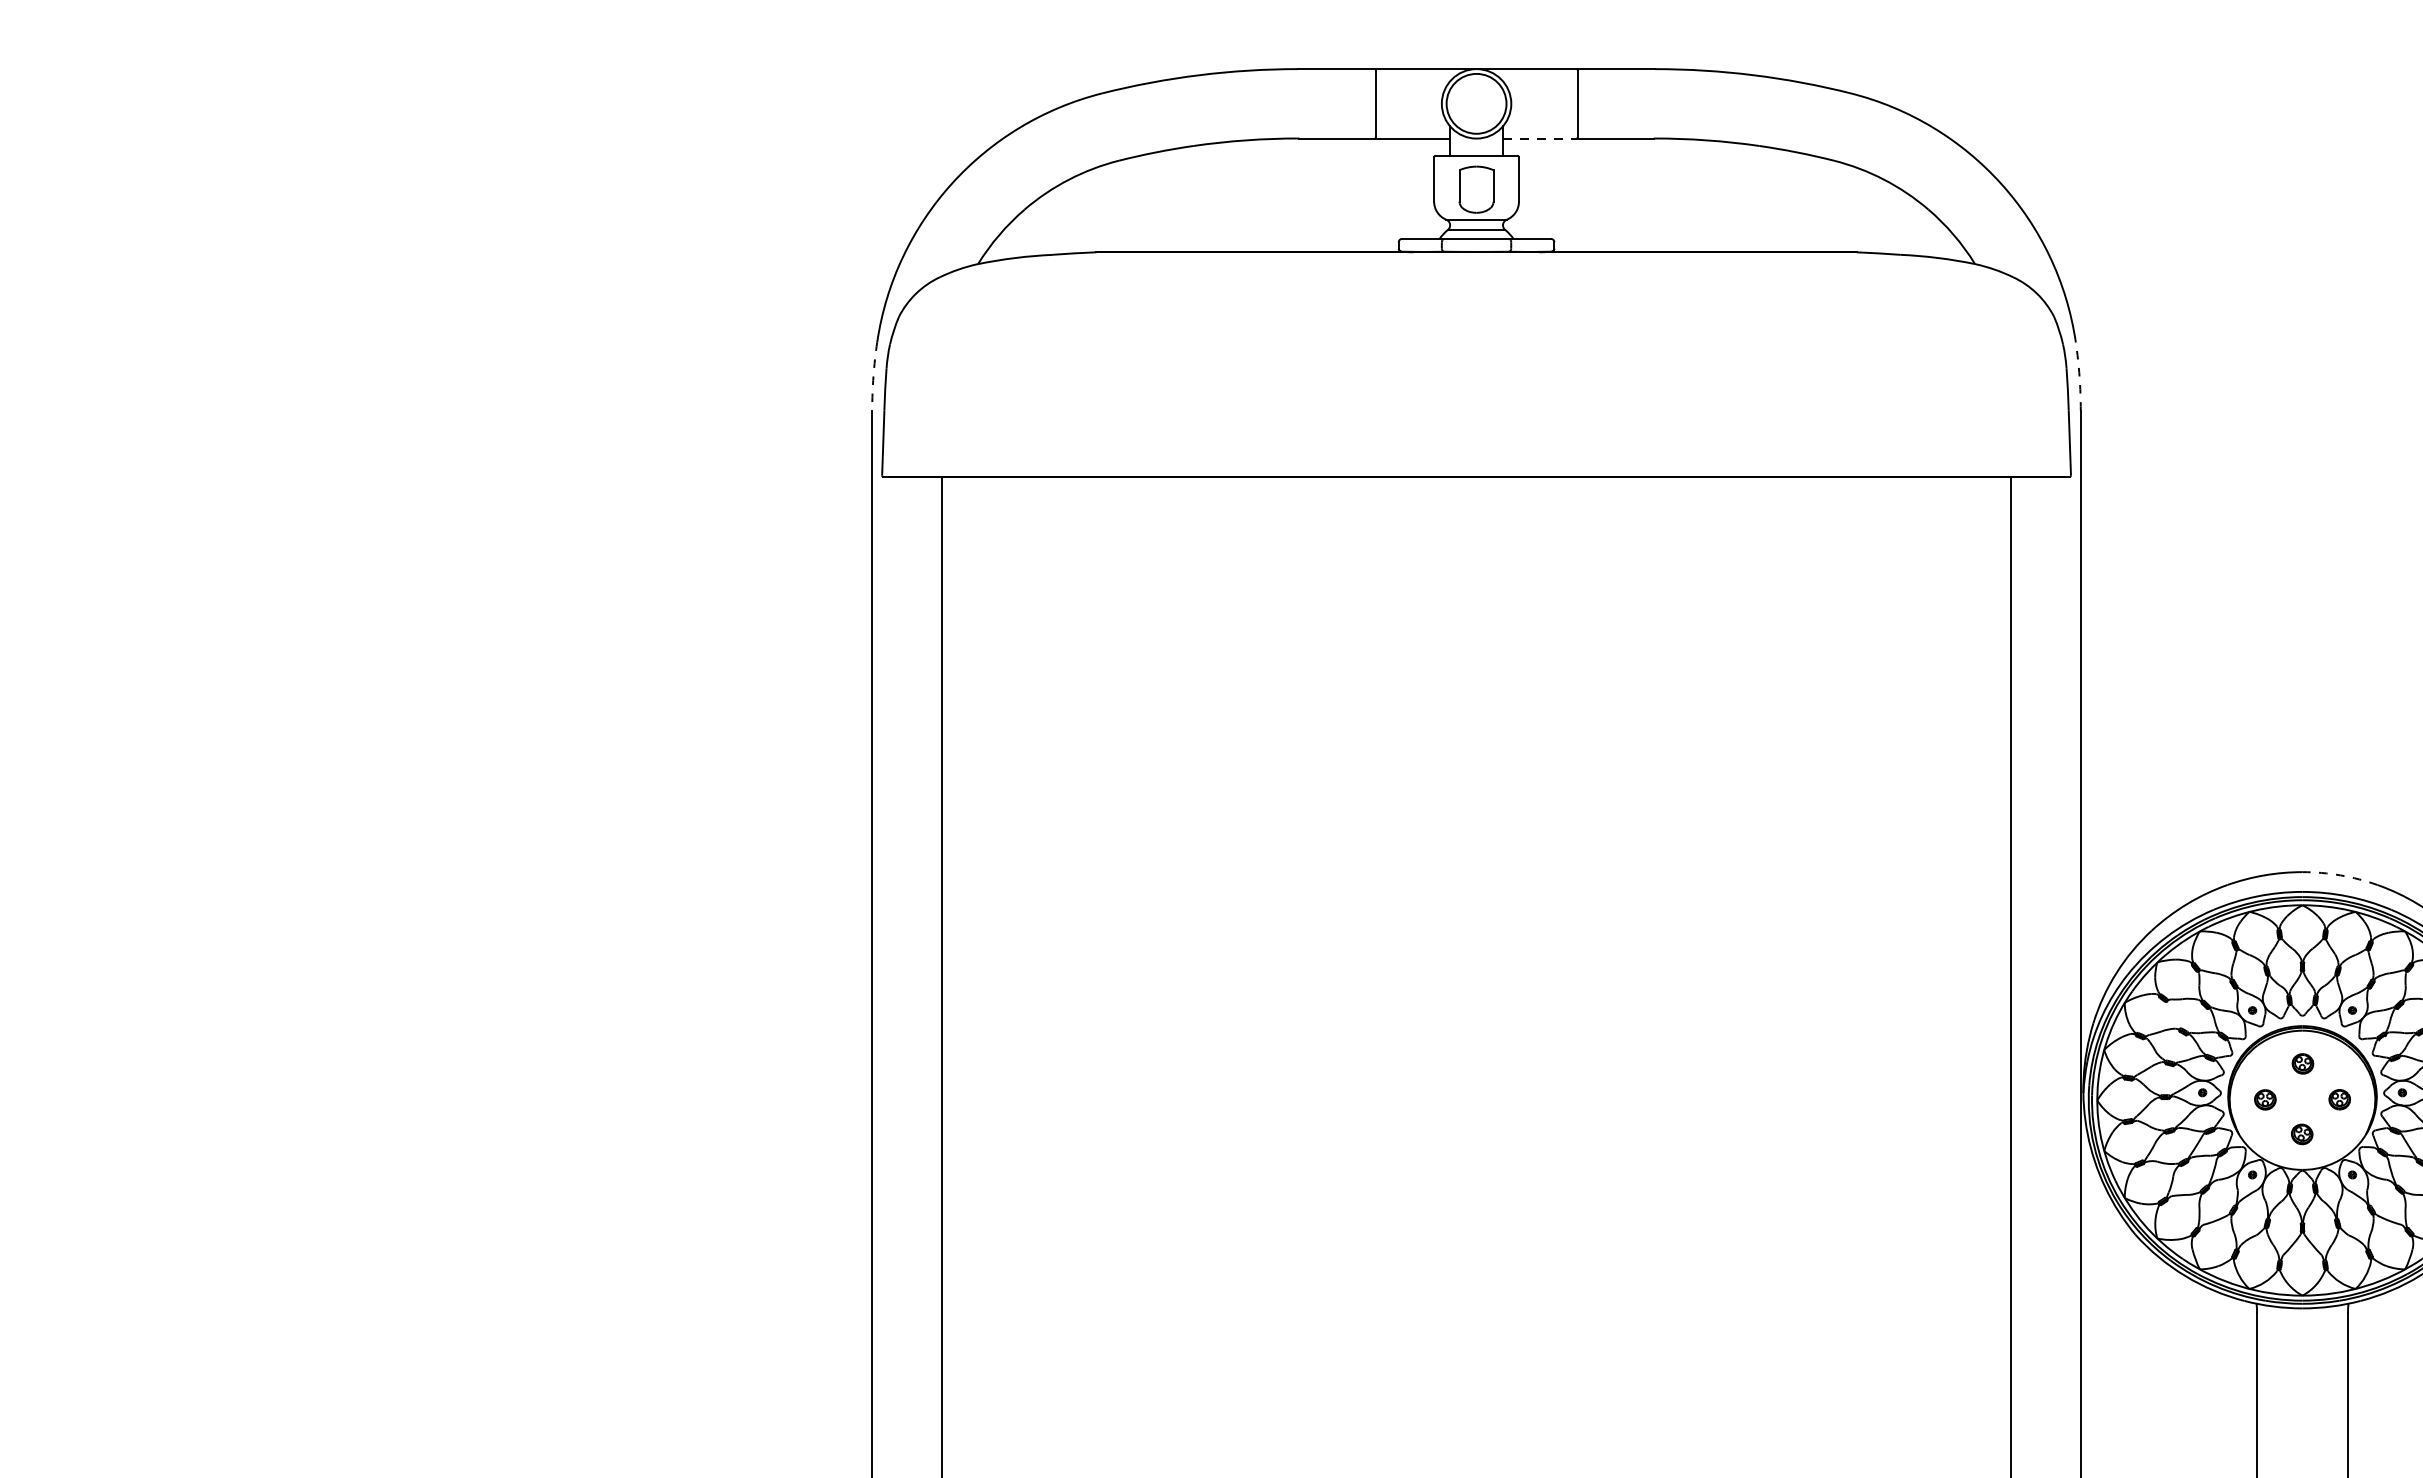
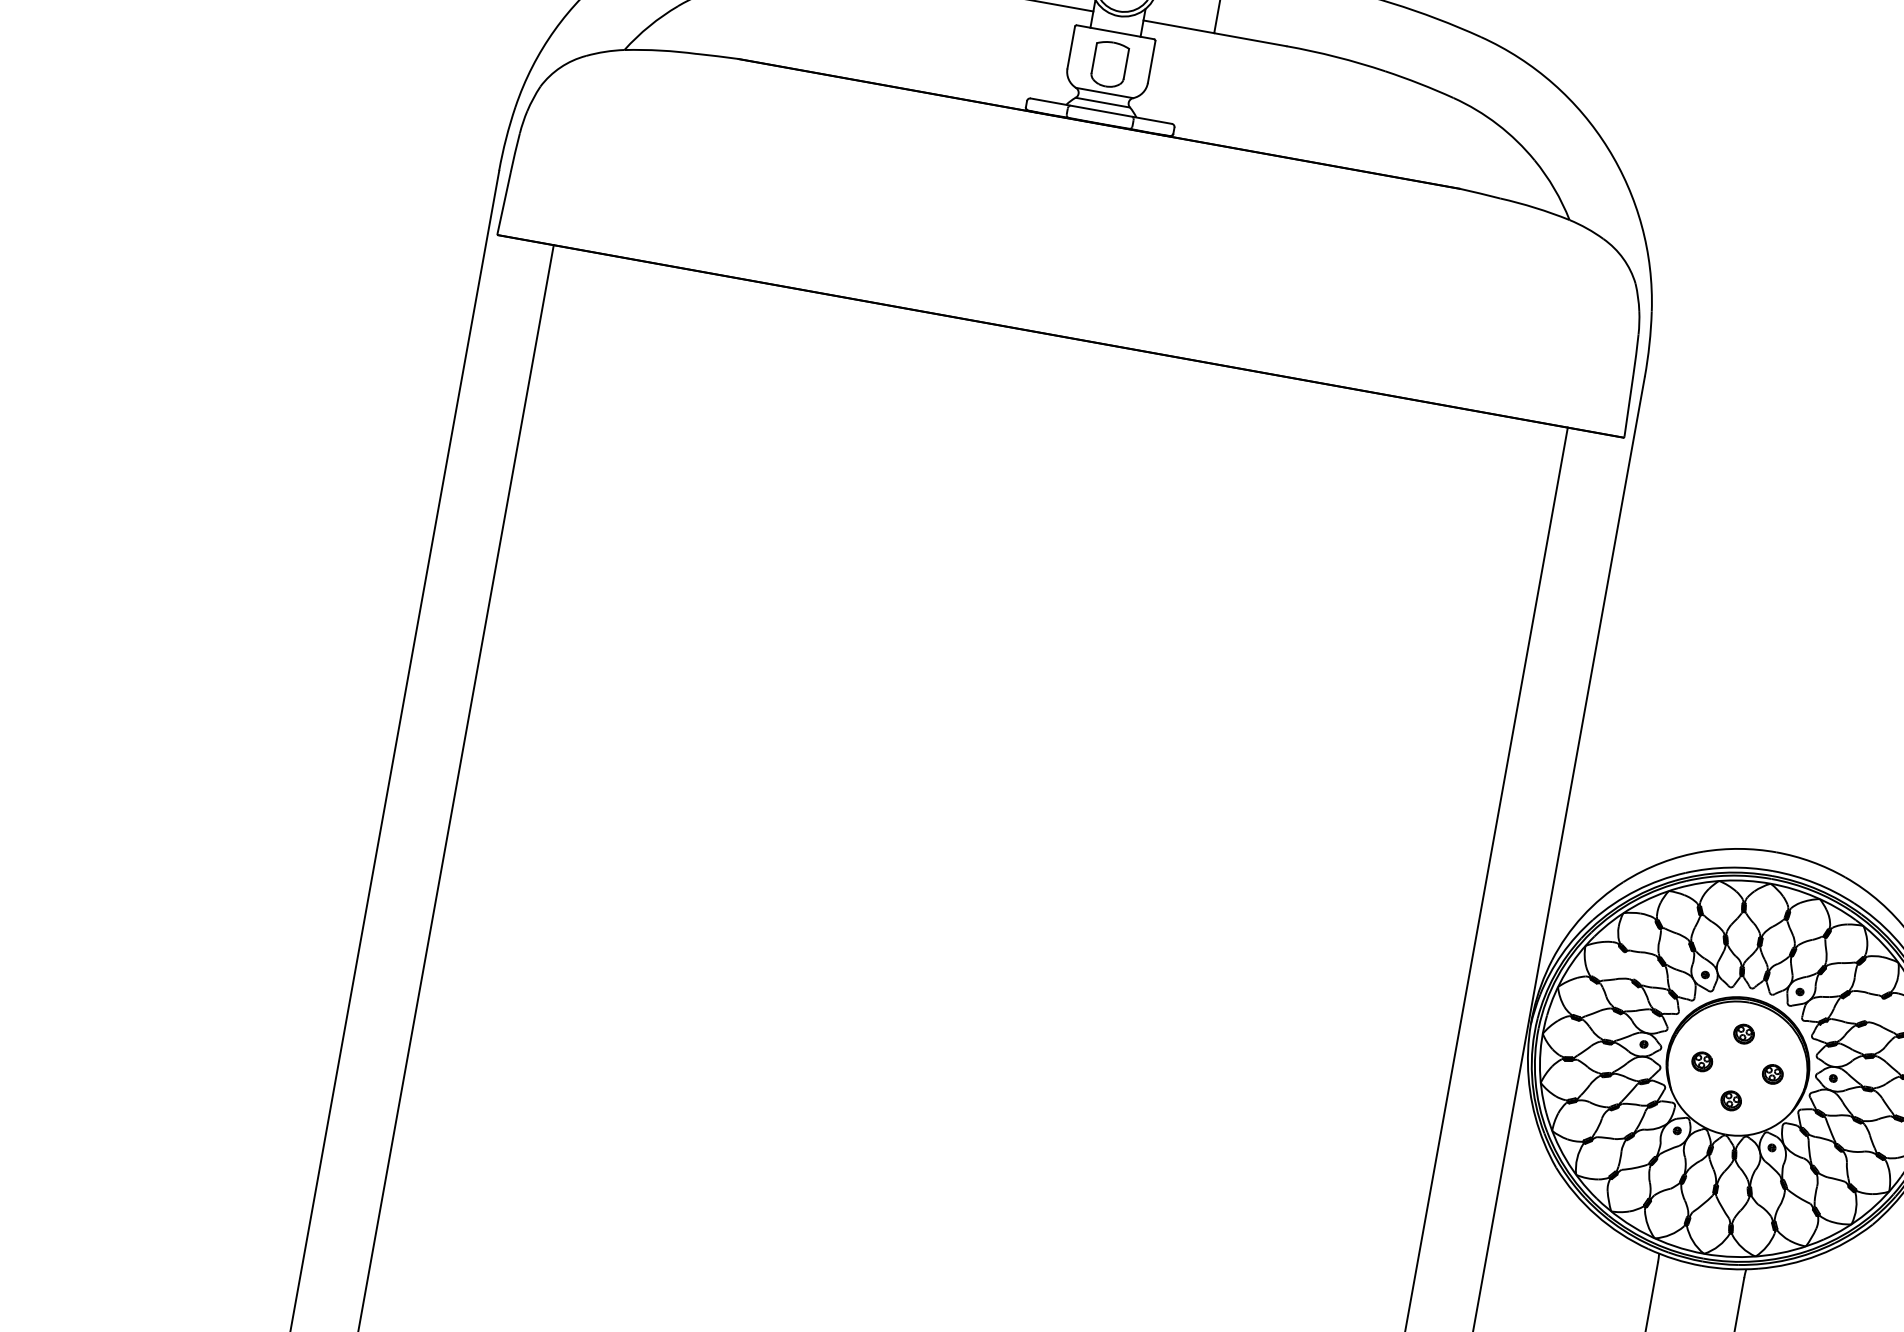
line: (1539, 138) -> (1178, 26), dashed -> solid
arc: (873, 376) -> (506, 138), dashed -> solid
arc: (2079, 376) -> (1649, 344), dashed -> solid
arc: (2340, 875) -> (1811, 861), dashed -> solid

